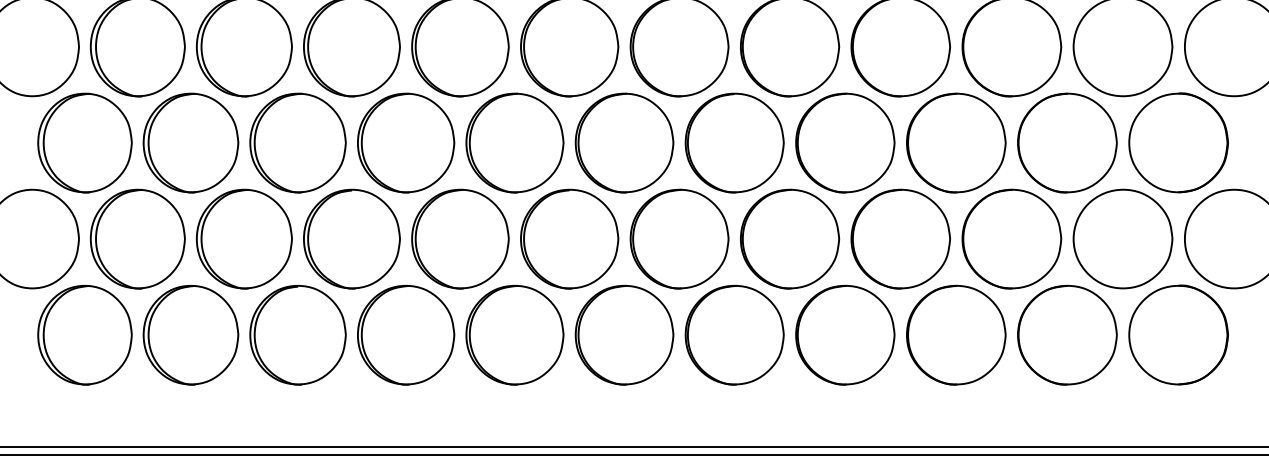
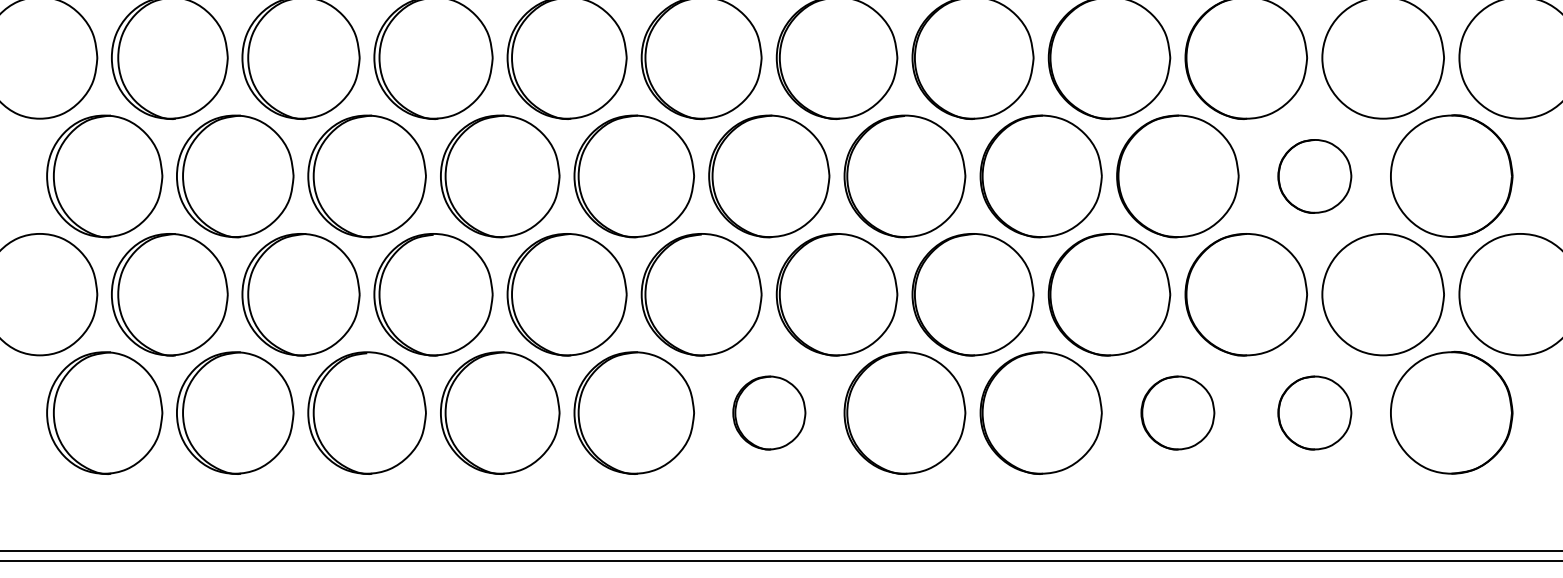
part: (1067, 143) -> (1314, 176), size x0.6
part: (624, 334) -> (769, 412), size x0.6
part: (956, 334) -> (1177, 412), size x0.6
part: (1067, 334) -> (1314, 412), size x0.6

